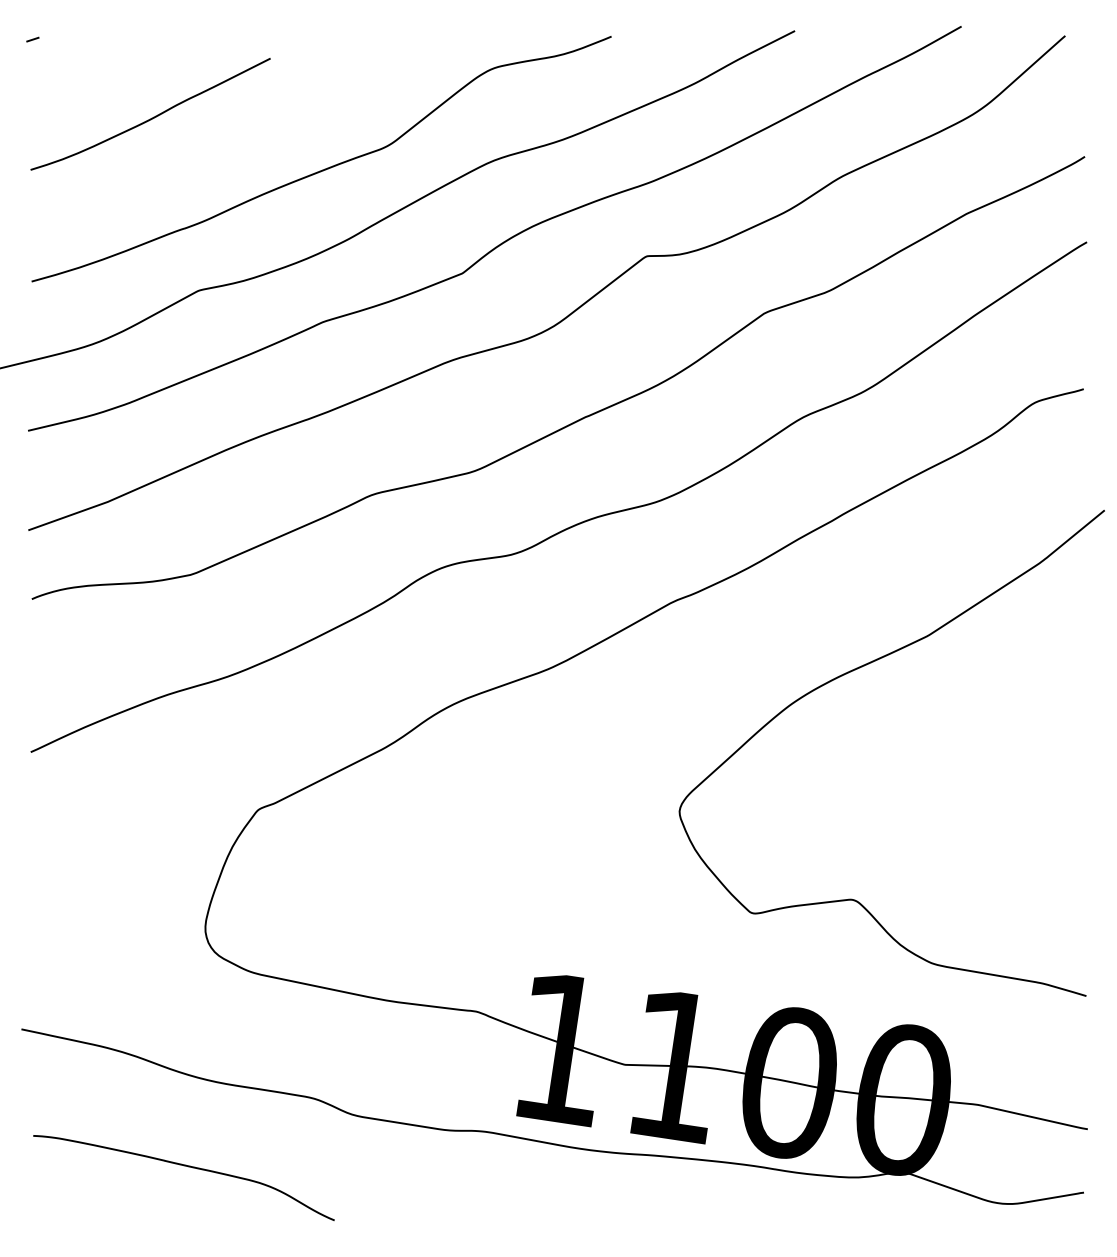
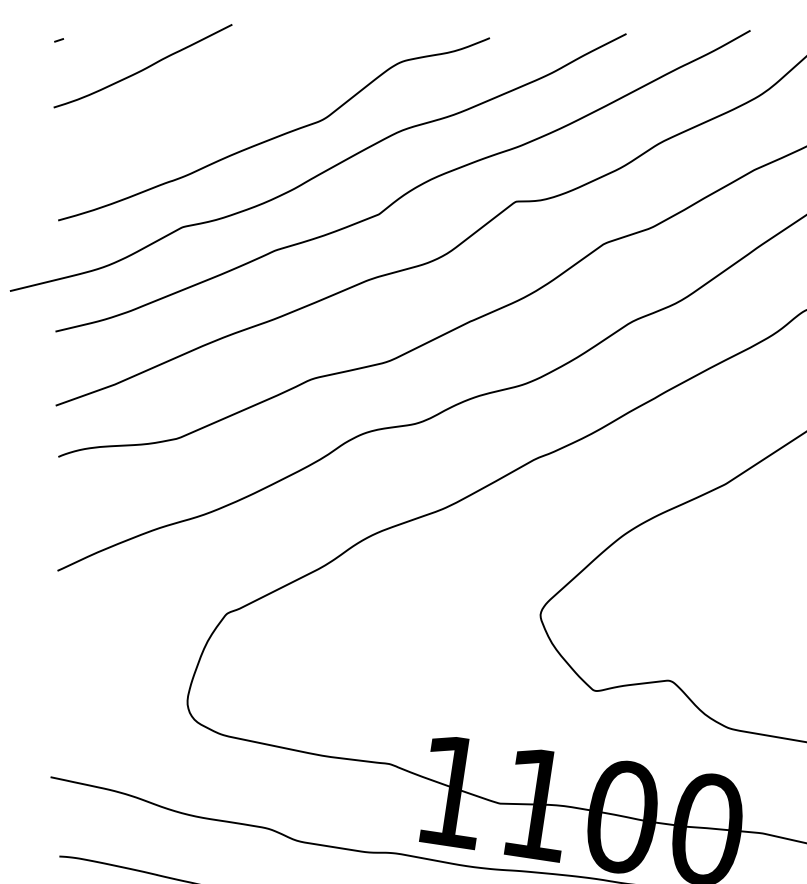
curve: (151, 117) -> (143, 68), moved

